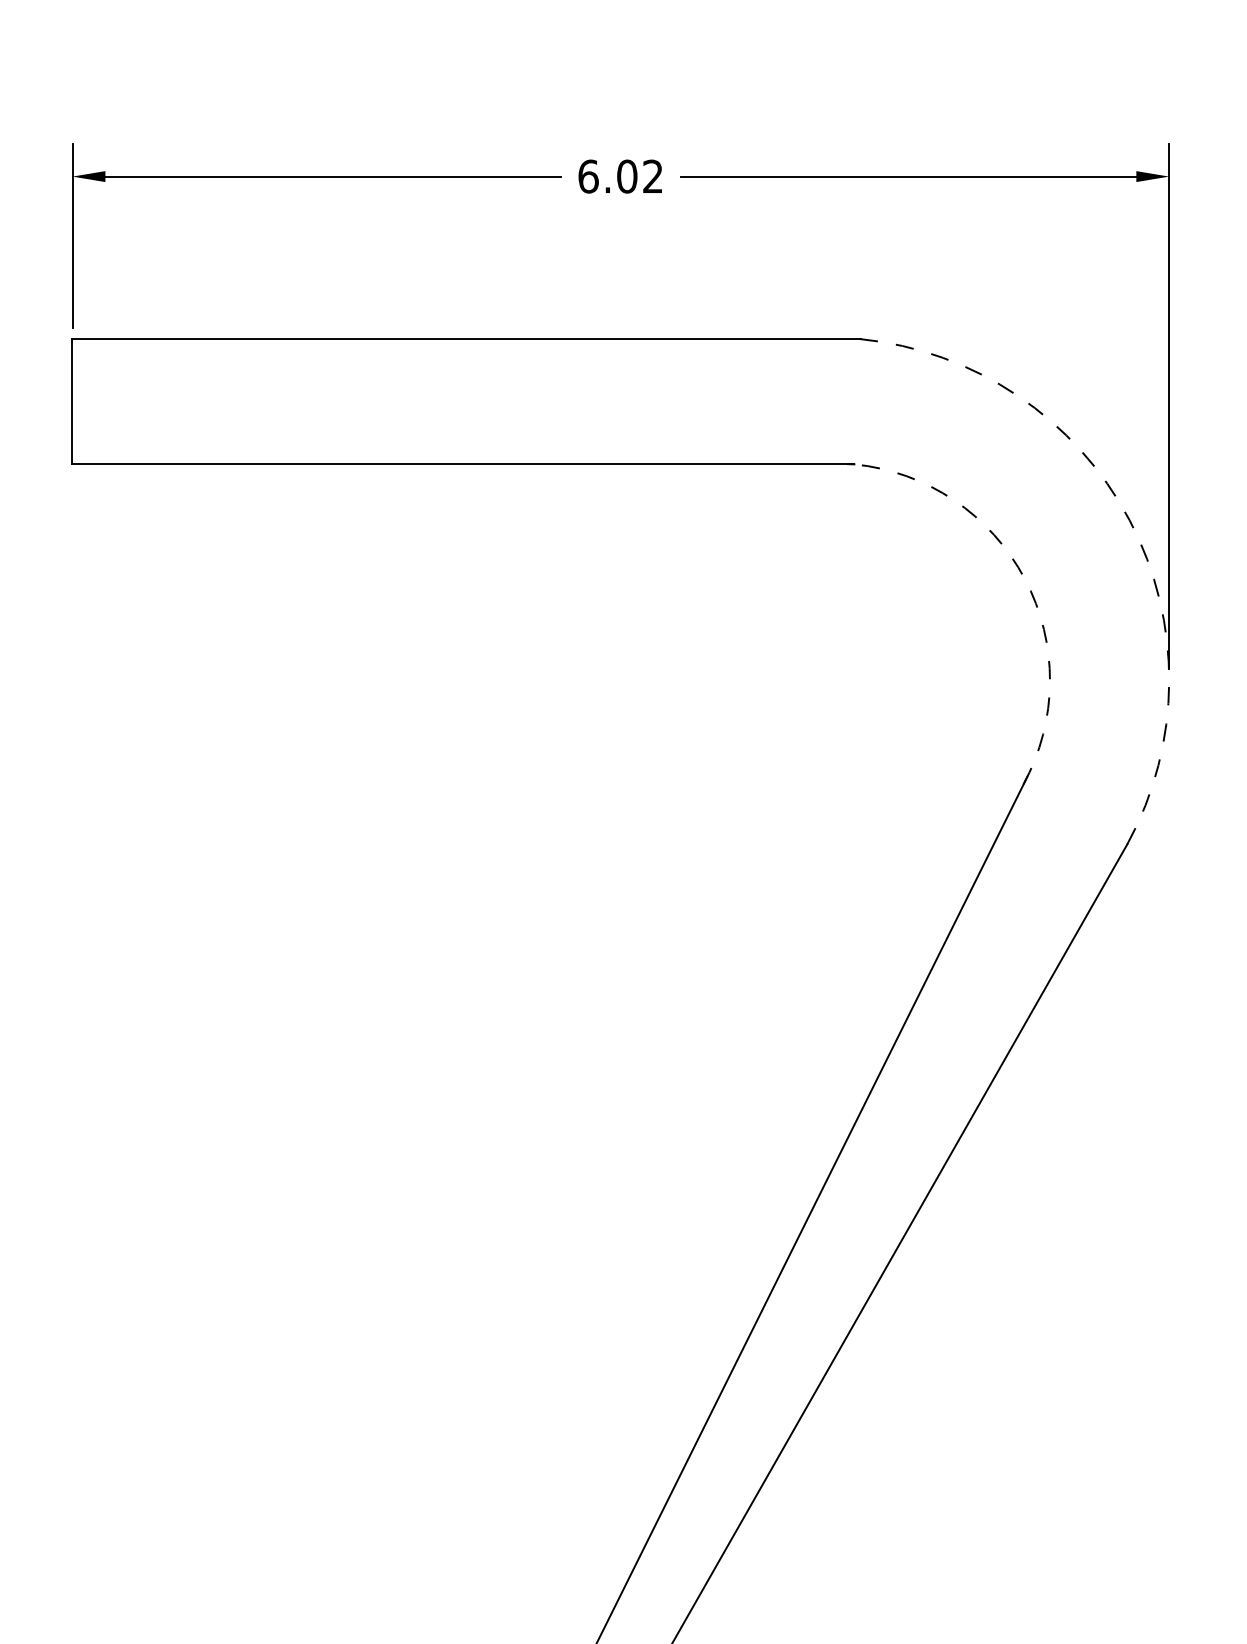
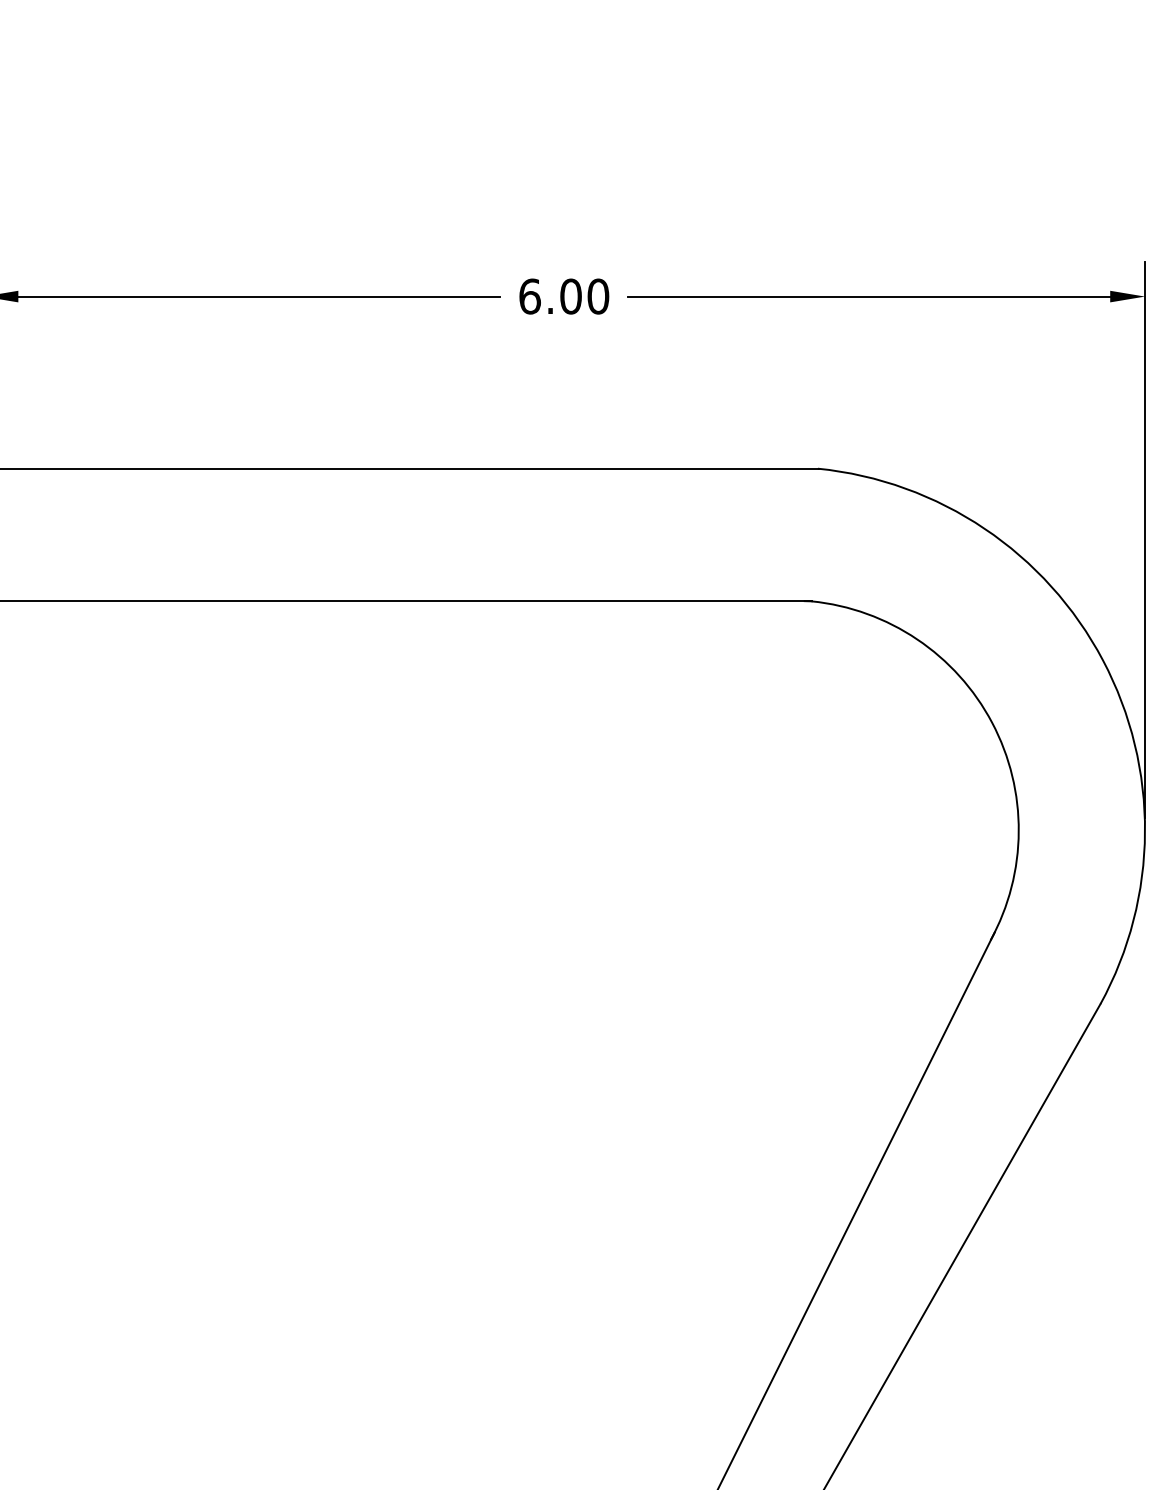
text: (653, 176) -> (598, 296), 6.02 -> 6.00
arc: (1129, 520) -> (1102, 660), dashed -> solid
arc: (1024, 579) -> (991, 723), dashed -> solid

